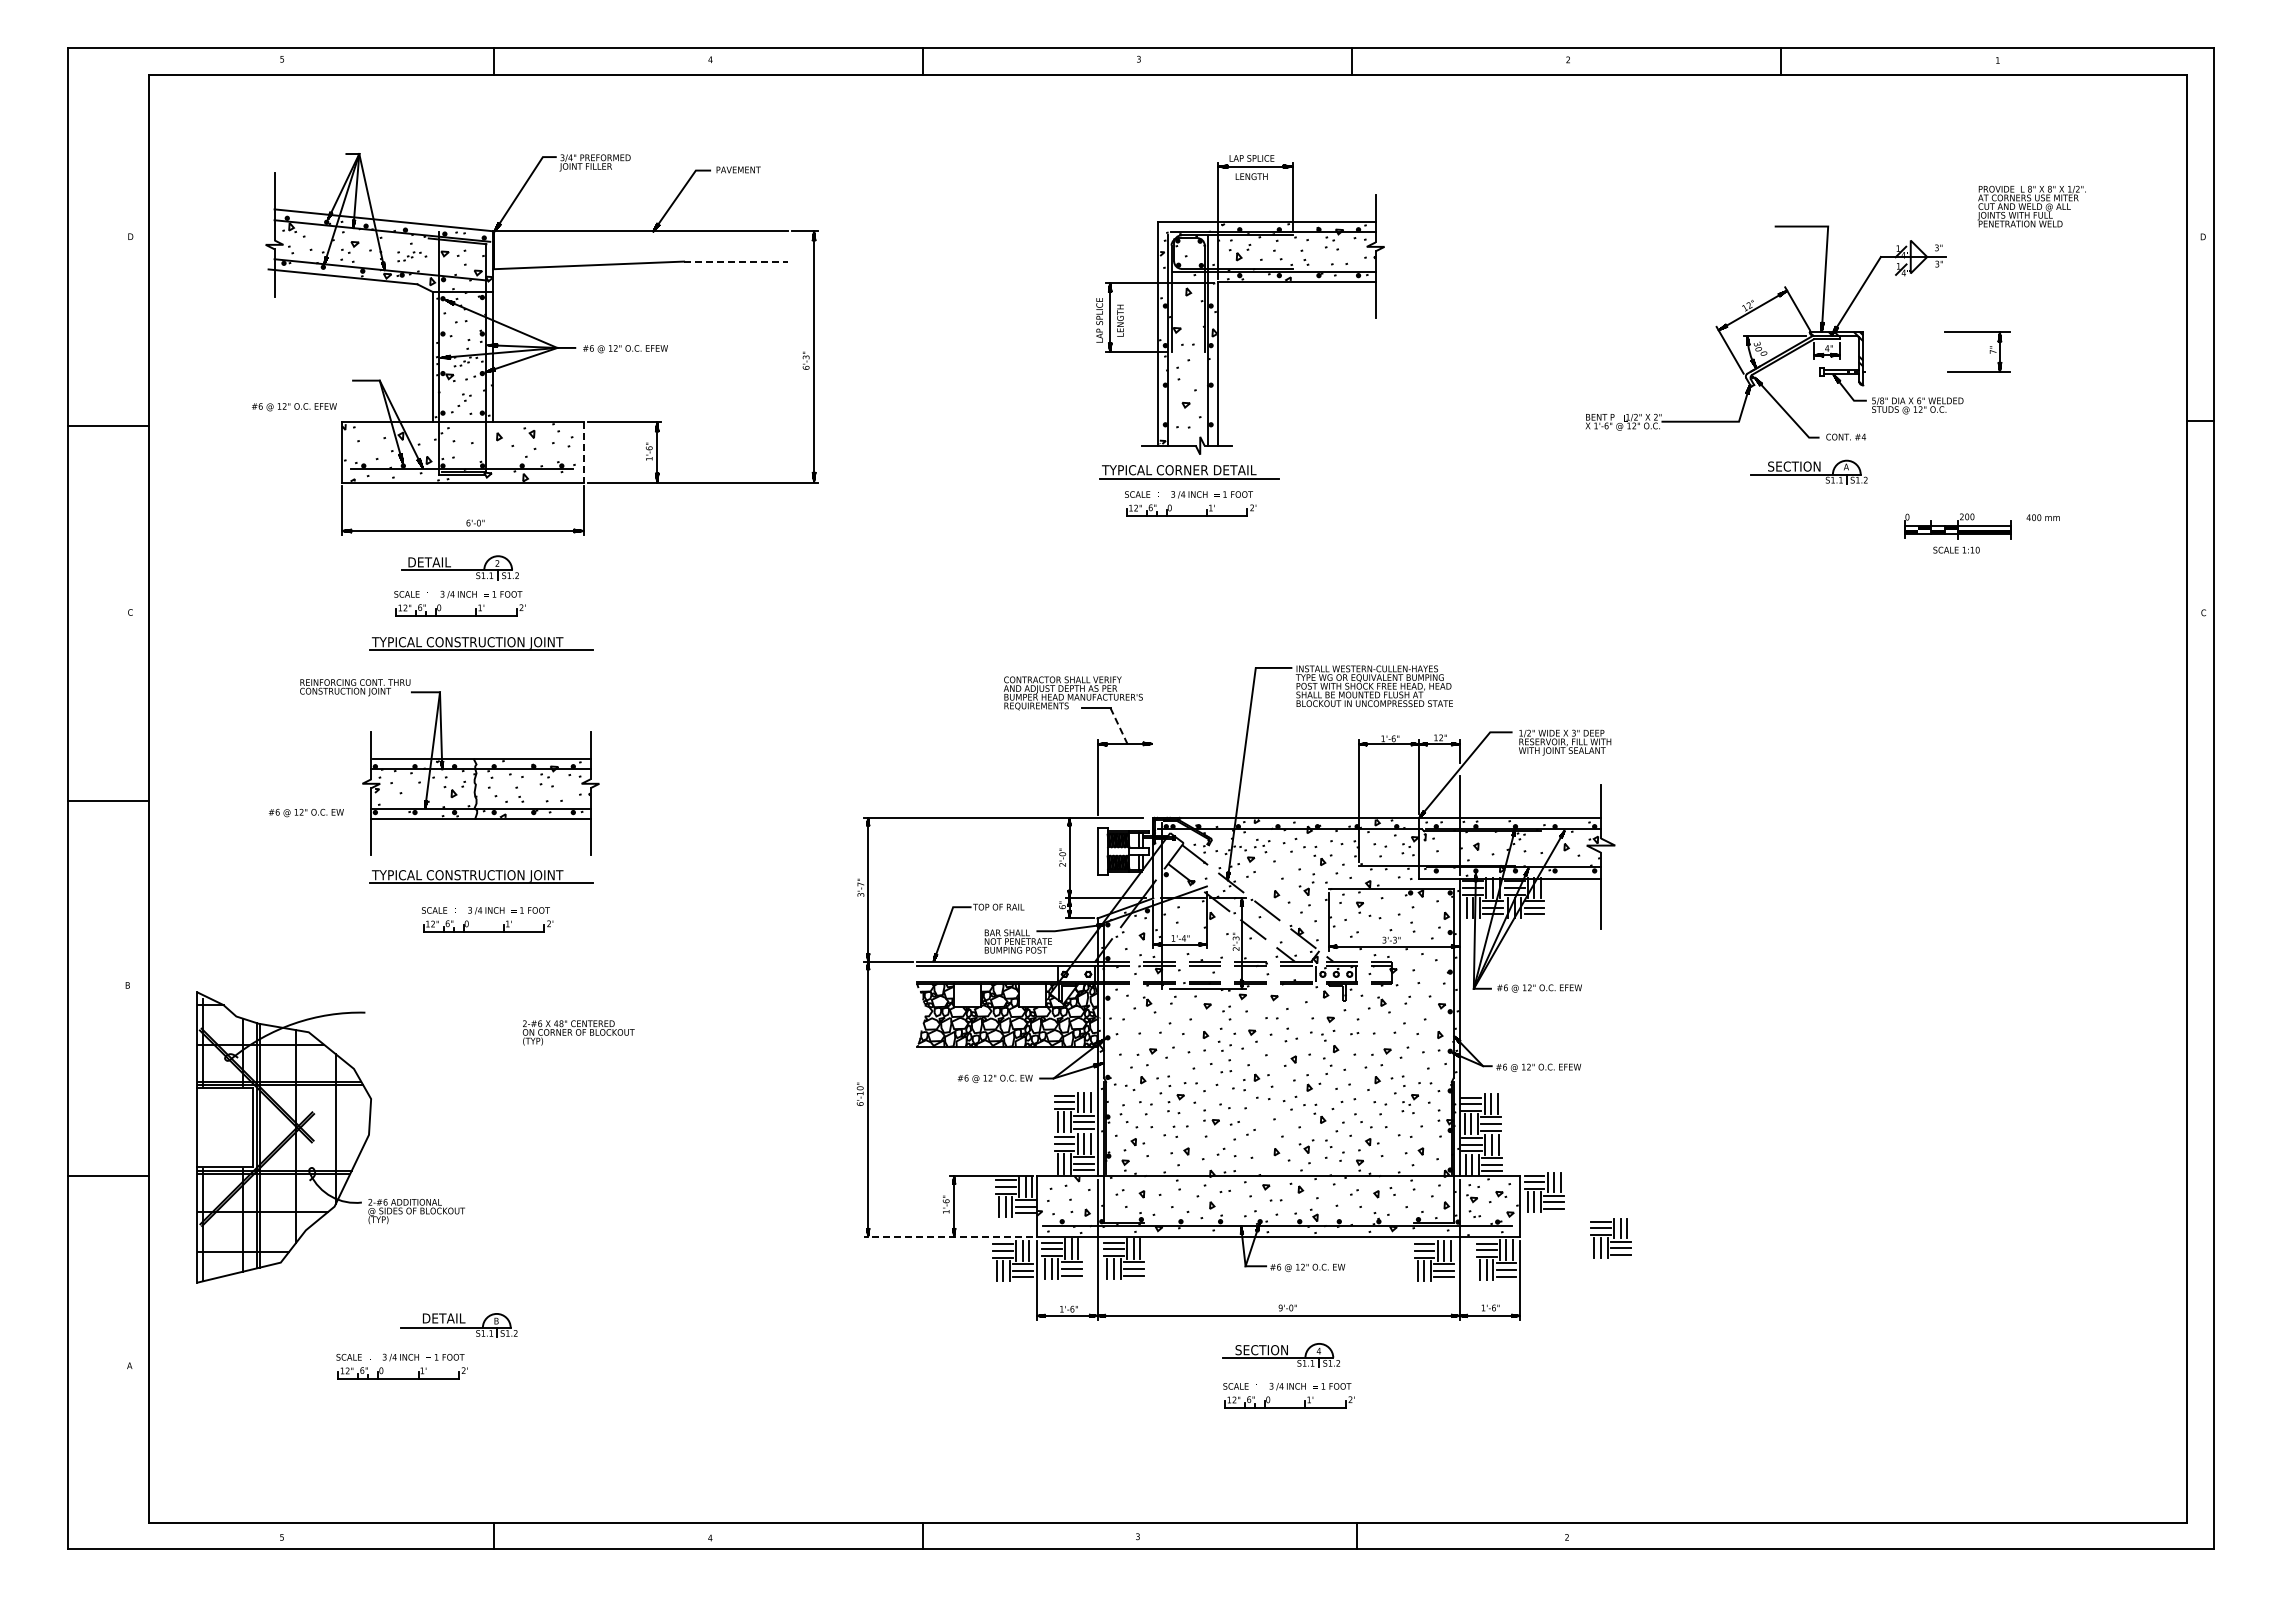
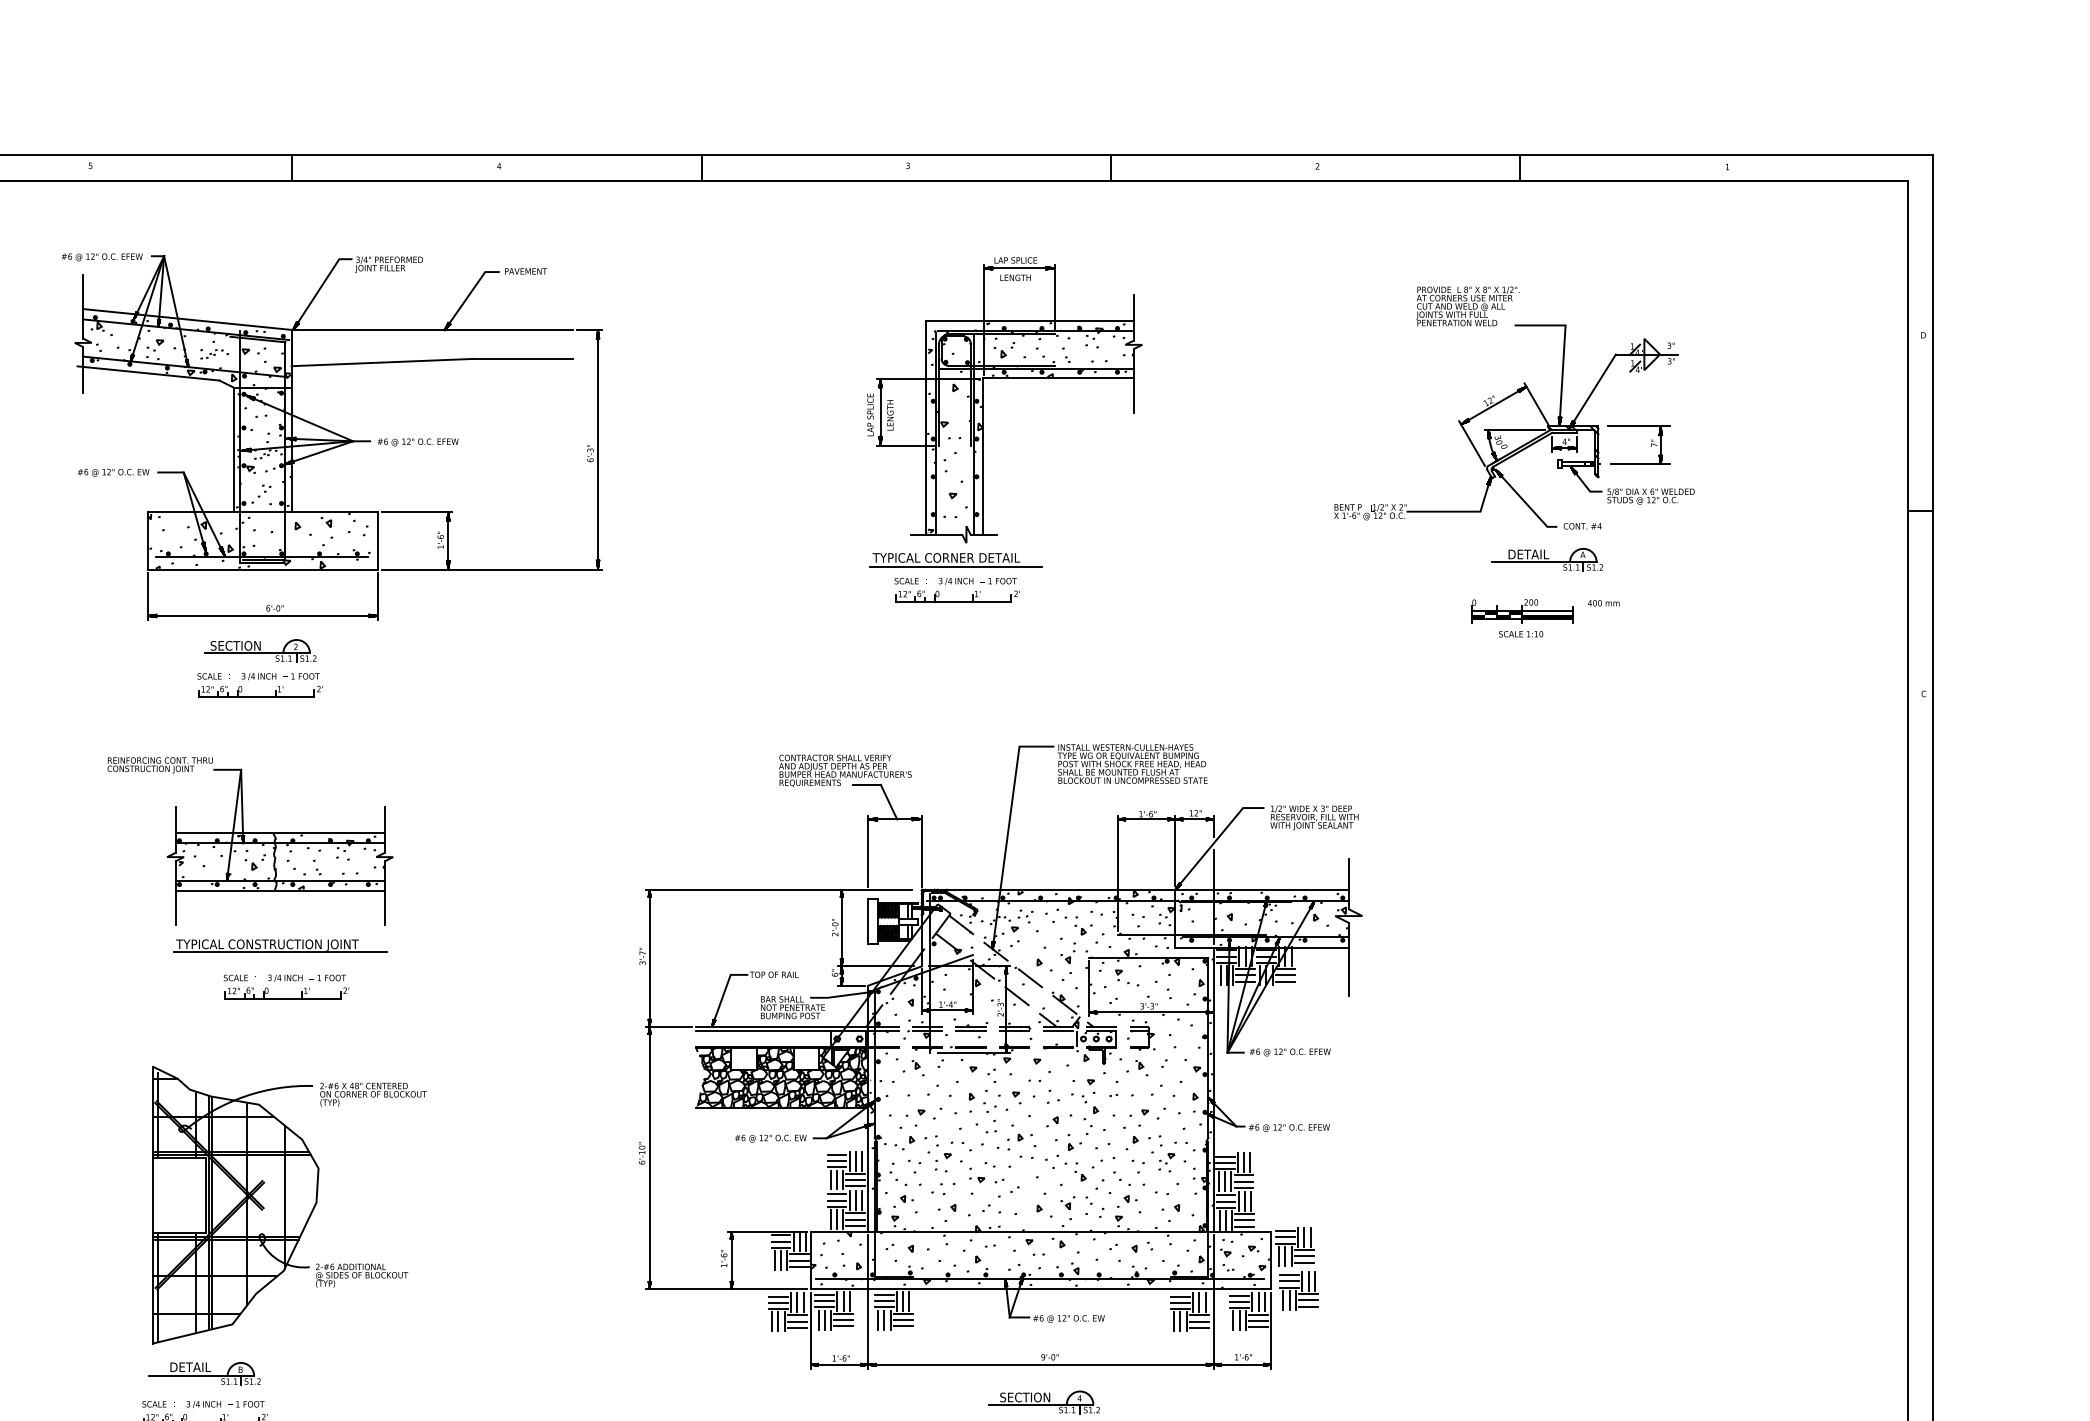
text: (2031, 206) -> (1467, 306), moved
line: (736, 261) -> (524, 358), dashed -> solid
part: (1989, 351) -> (1650, 444), moved
text: (294, 407) -> (102, 257), moved
line: (583, 452) -> (378, 541), dashed -> solid
text: (1794, 466) -> (1533, 554), SECTION -> DETAIL
part: (1981, 533) -> (1544, 618), moved
text: (434, 562) -> (235, 645), DETAIL -> SECTION
part: (481, 643) -> (280, 723), removed
line: (1119, 726) -> (889, 802), dashed -> solid
line: (1153, 777) -> (921, 851), added
text: (305, 813) -> (112, 473), moved
part: (330, 1137) -> (279, 1205), moved
line: (948, 1236) -> (726, 1289), dashed -> solid
part: (1610, 1238) -> (1298, 1290), moved
part: (458, 1325) -> (204, 1373), moved

